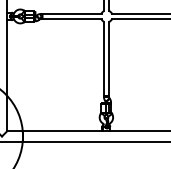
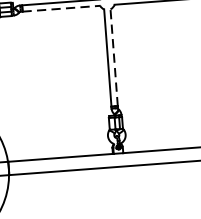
line: (71, 18) -> (61, 8), solid -> dashed
line: (108, 58) -> (113, 57), solid -> dashed

